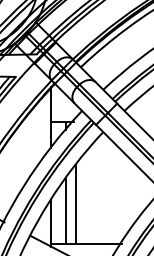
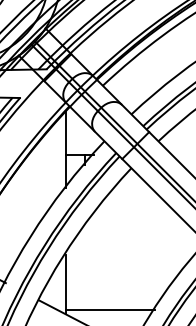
line: (75, 203) -> (96, 259), removed
line: (66, 210) -> (84, 267), removed

